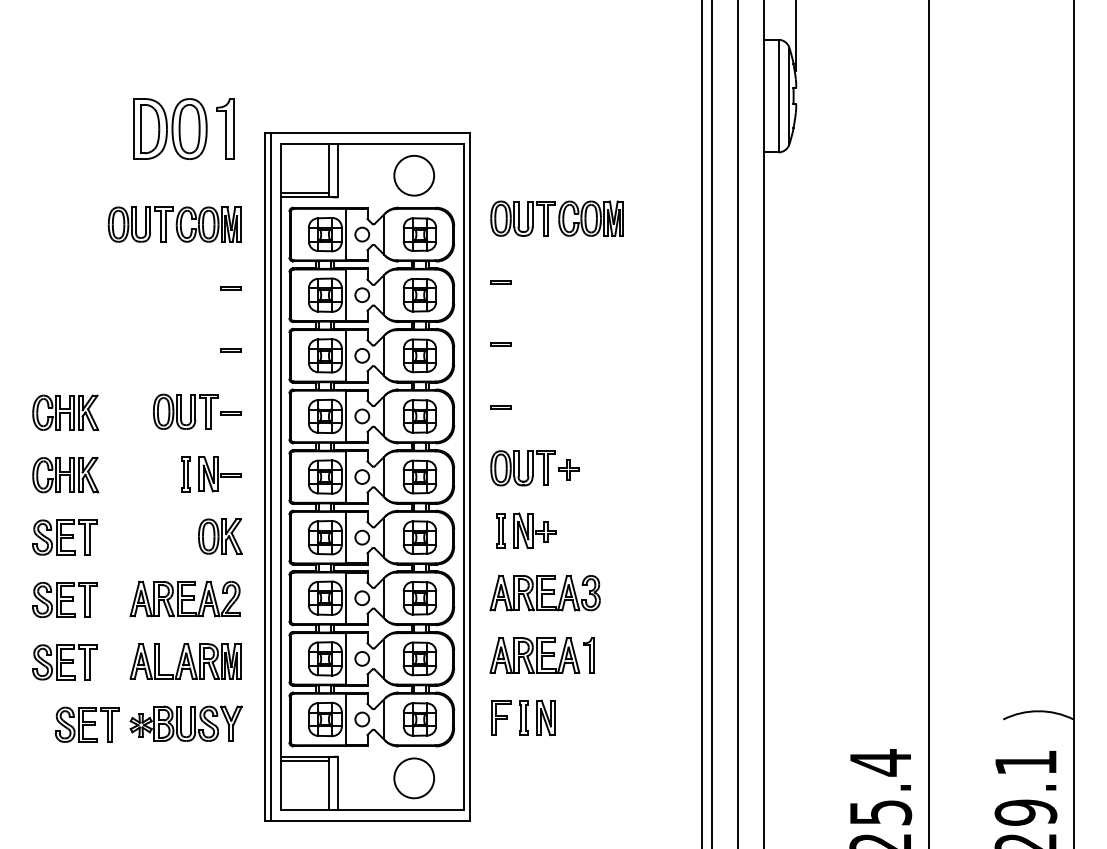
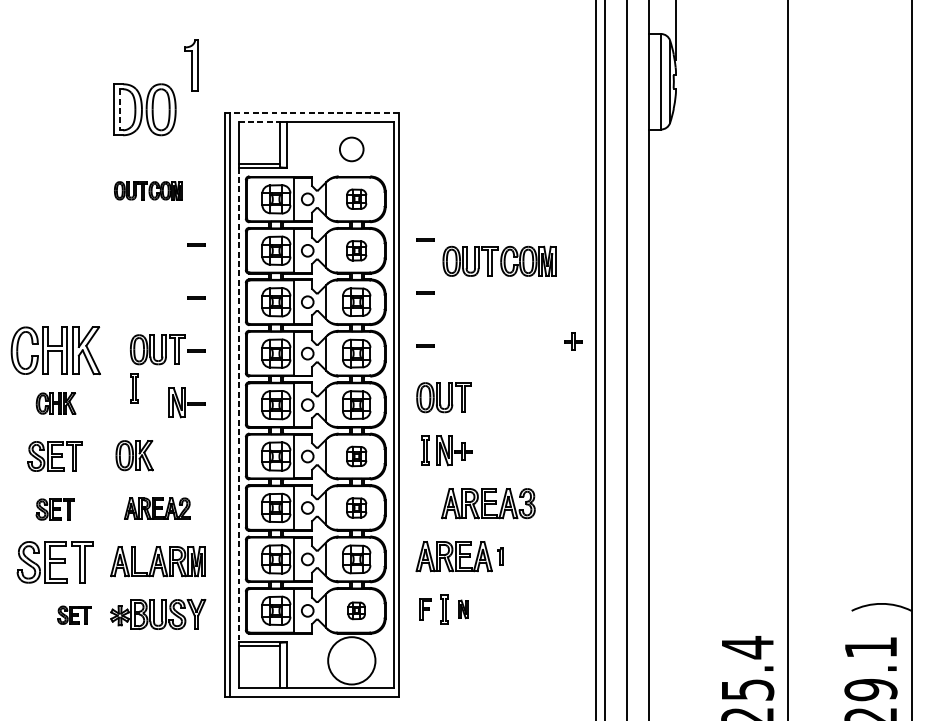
part: (225, 128) -> (191, 65), moved
line: (141, 129) -> (120, 110), solid -> dashed
line: (366, 133) -> (311, 113), solid -> dashed
line: (305, 143) -> (259, 122), solid -> dashed
circle: (413, 175) -> (351, 149), size x0.7
part: (556, 218) -> (498, 261), moved
part: (174, 224) -> (148, 190), size x0.6
part: (419, 234) -> (356, 199), size x0.7
part: (419, 295) -> (356, 251), size x0.7
part: (65, 412) -> (55, 350), size x1.6
part: (568, 469) -> (573, 341), moved
part: (185, 474) -> (133, 388), moved
part: (65, 475) -> (55, 403), size x0.7
line: (280, 477) -> (238, 405), solid -> dashed
part: (220, 536) -> (134, 455), moved
part: (419, 537) -> (356, 456), size x0.7
part: (544, 593) -> (487, 503), moved
part: (184, 598) -> (156, 508), size x0.7
part: (419, 598) -> (356, 508), size x0.7
part: (64, 600) -> (54, 509), size x0.7
part: (588, 655) -> (499, 556), size x0.6
part: (64, 662) -> (54, 562), size x1.4
part: (501, 717) -> (425, 609), size x0.7
part: (545, 717) -> (463, 609), size x0.6
part: (419, 719) -> (356, 610), size x0.6
part: (86, 724) -> (73, 615), size x0.6
circle: (414, 778) -> (352, 660), size x1.4

